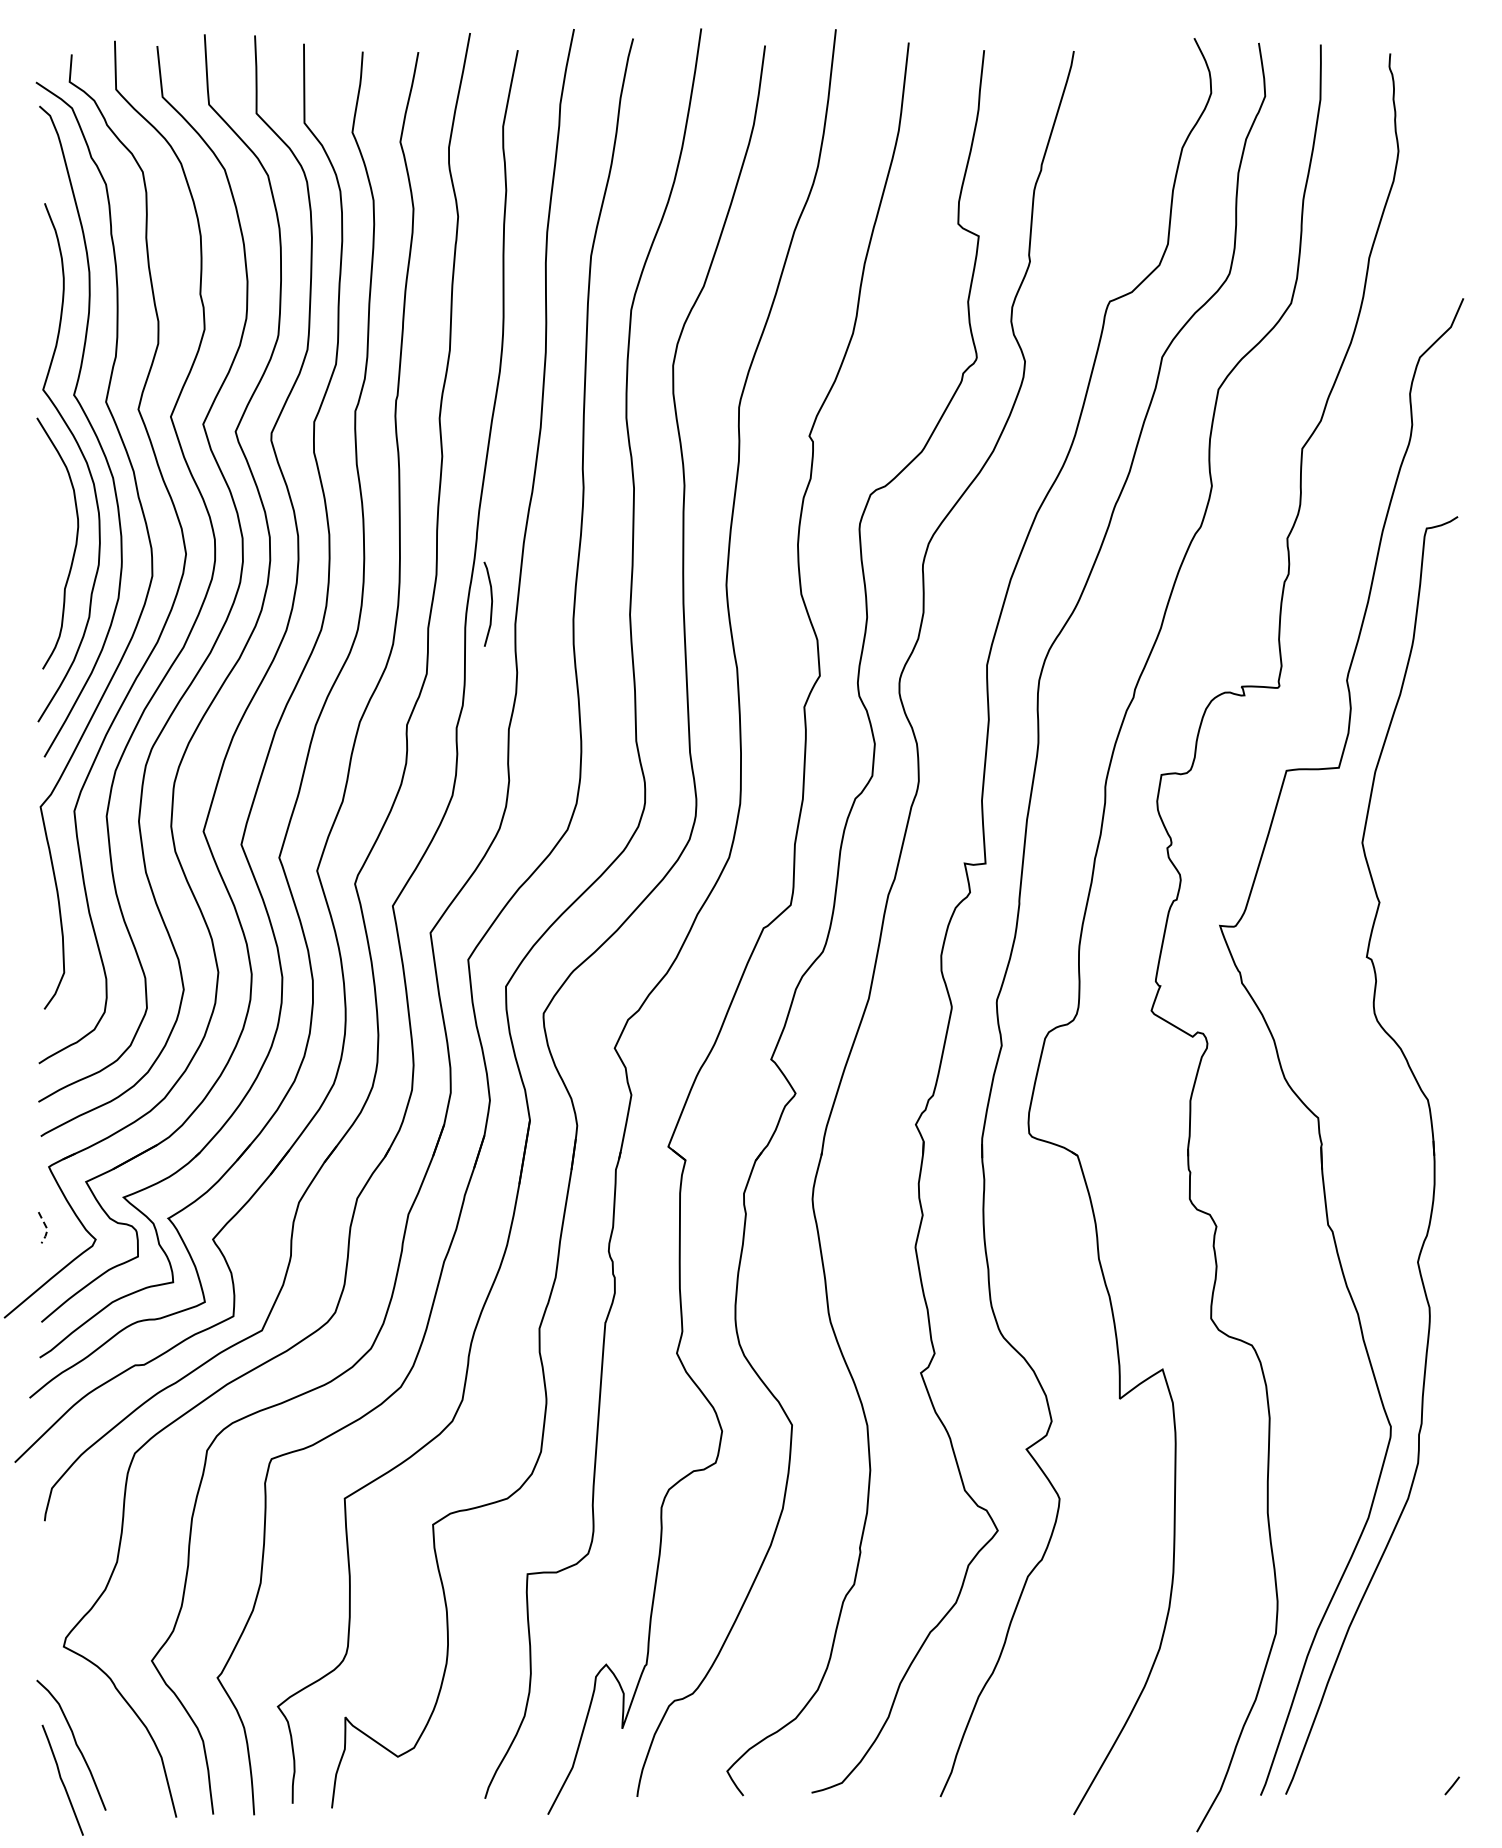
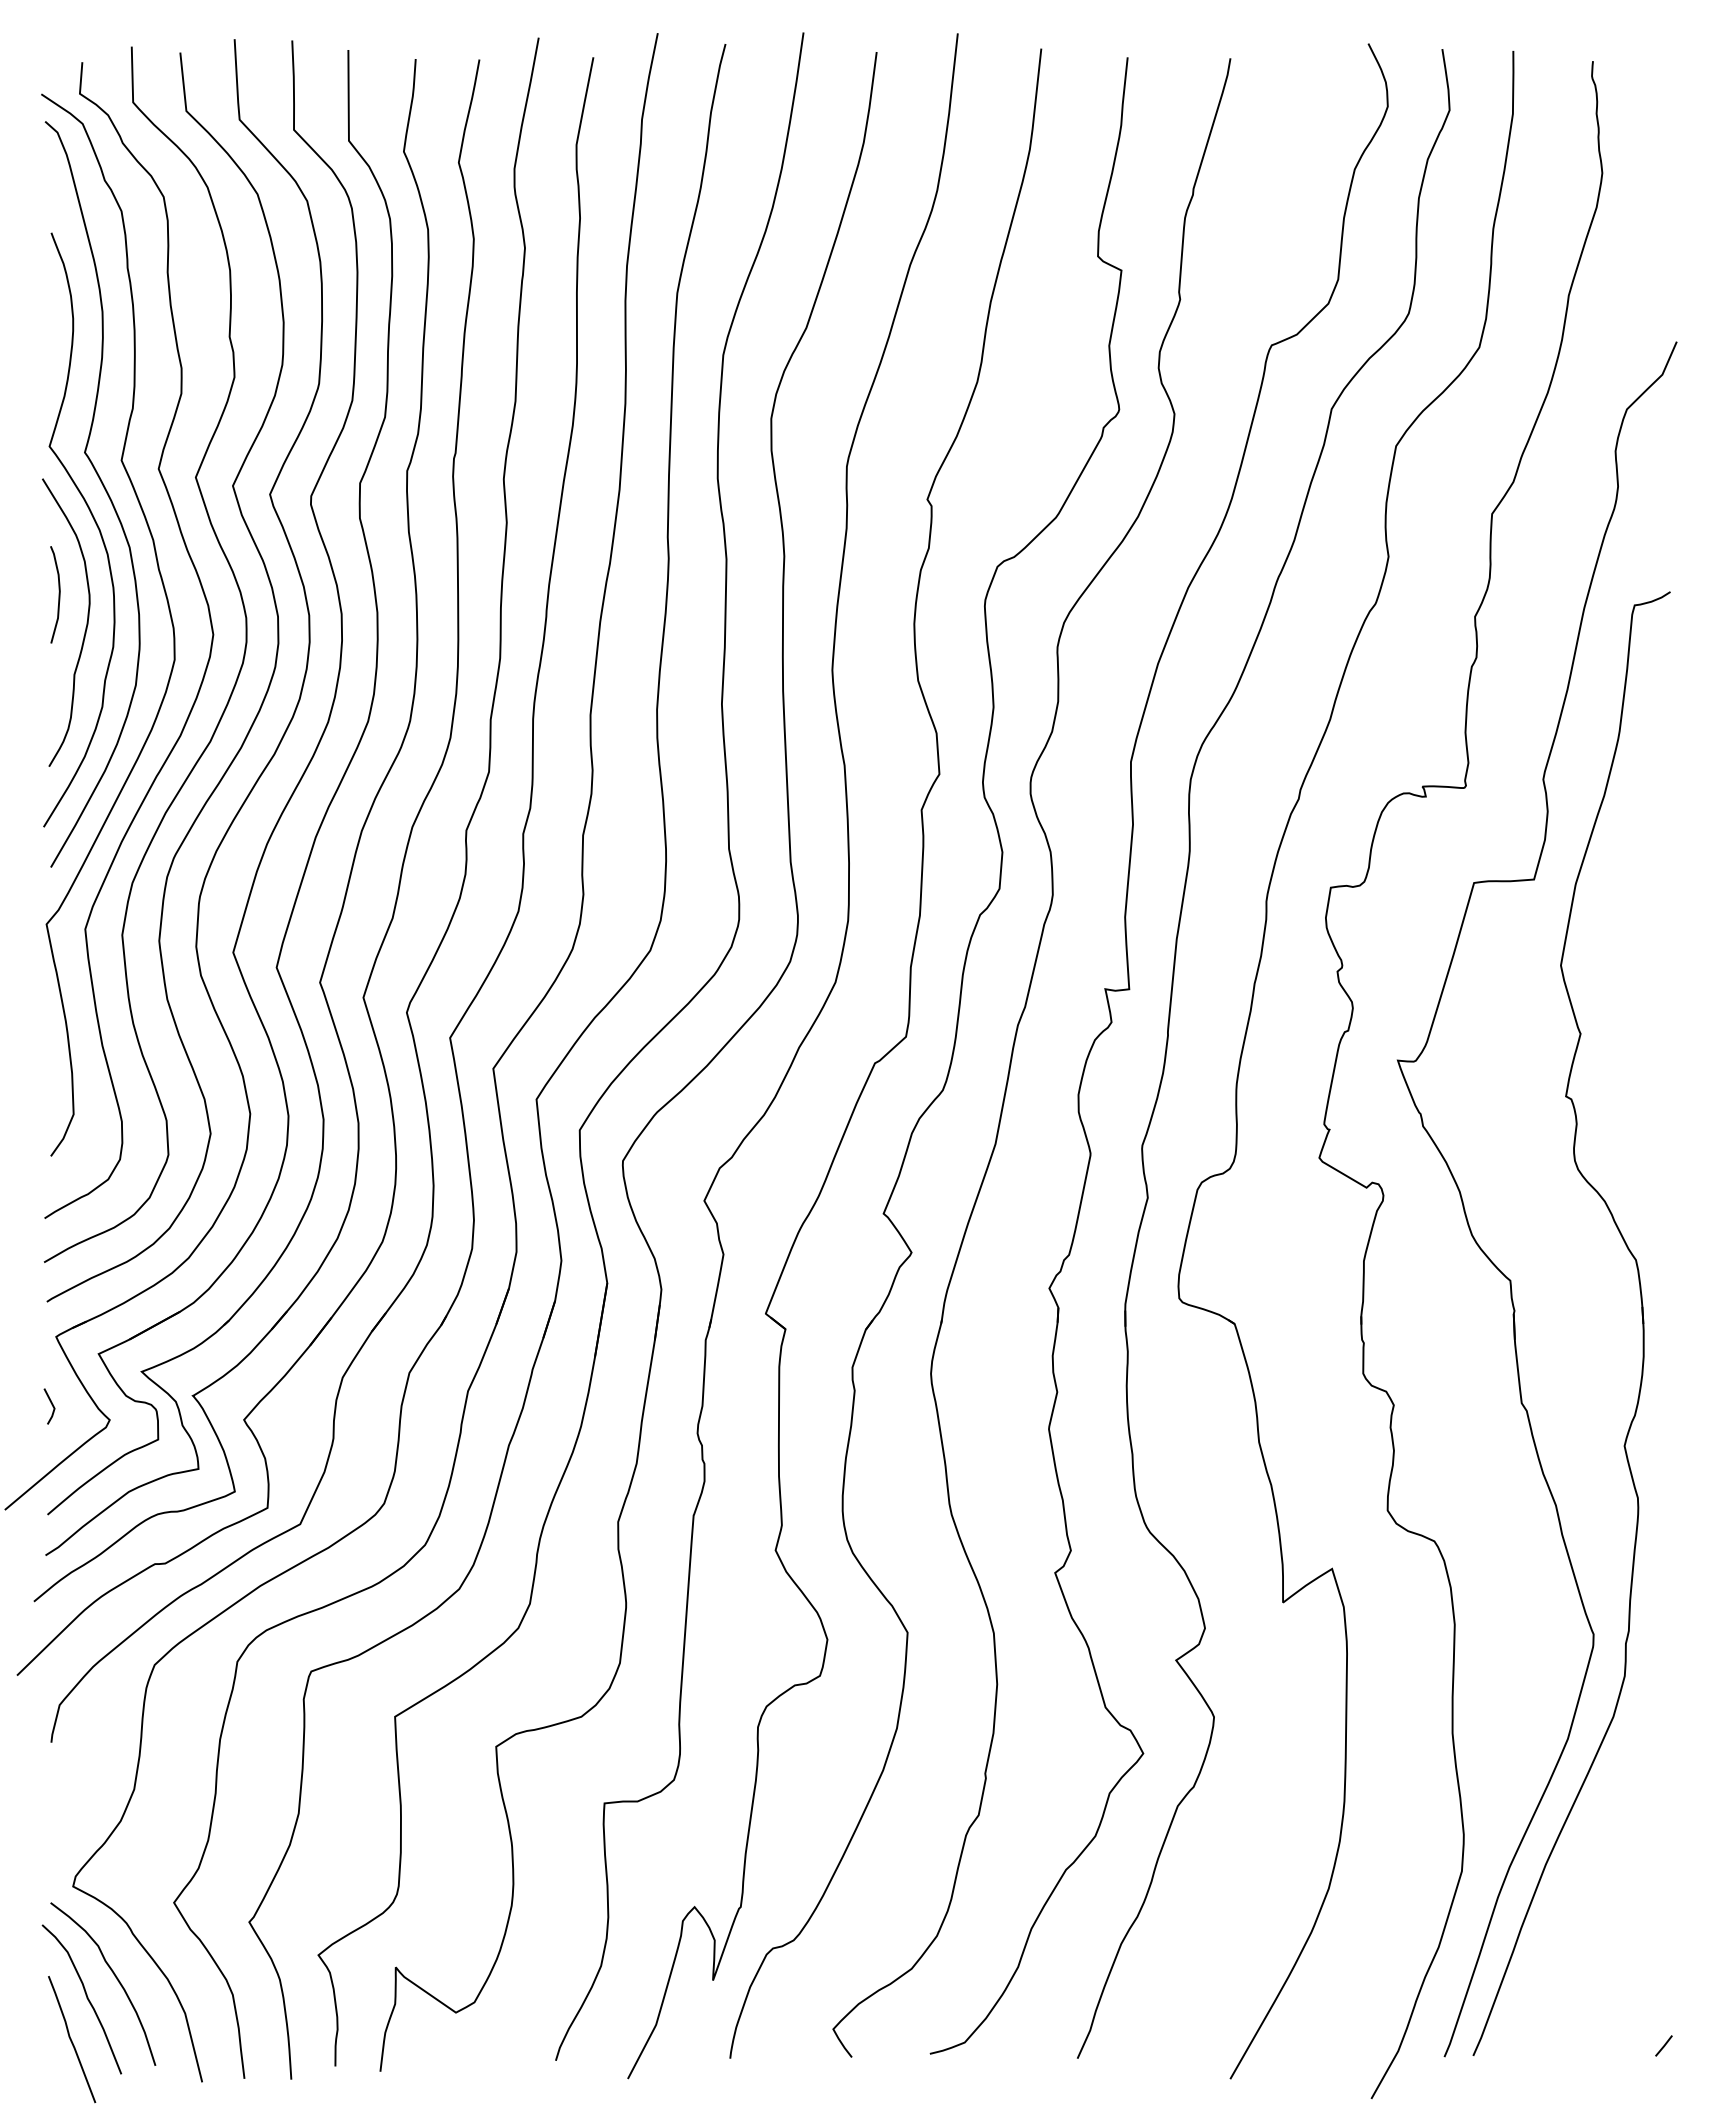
curve: (491, 603) -> (59, 593), moved
line: (47, 1229) -> (54, 1408), dashed -> solid
curve: (98, 1723) -> (112, 1974), added

